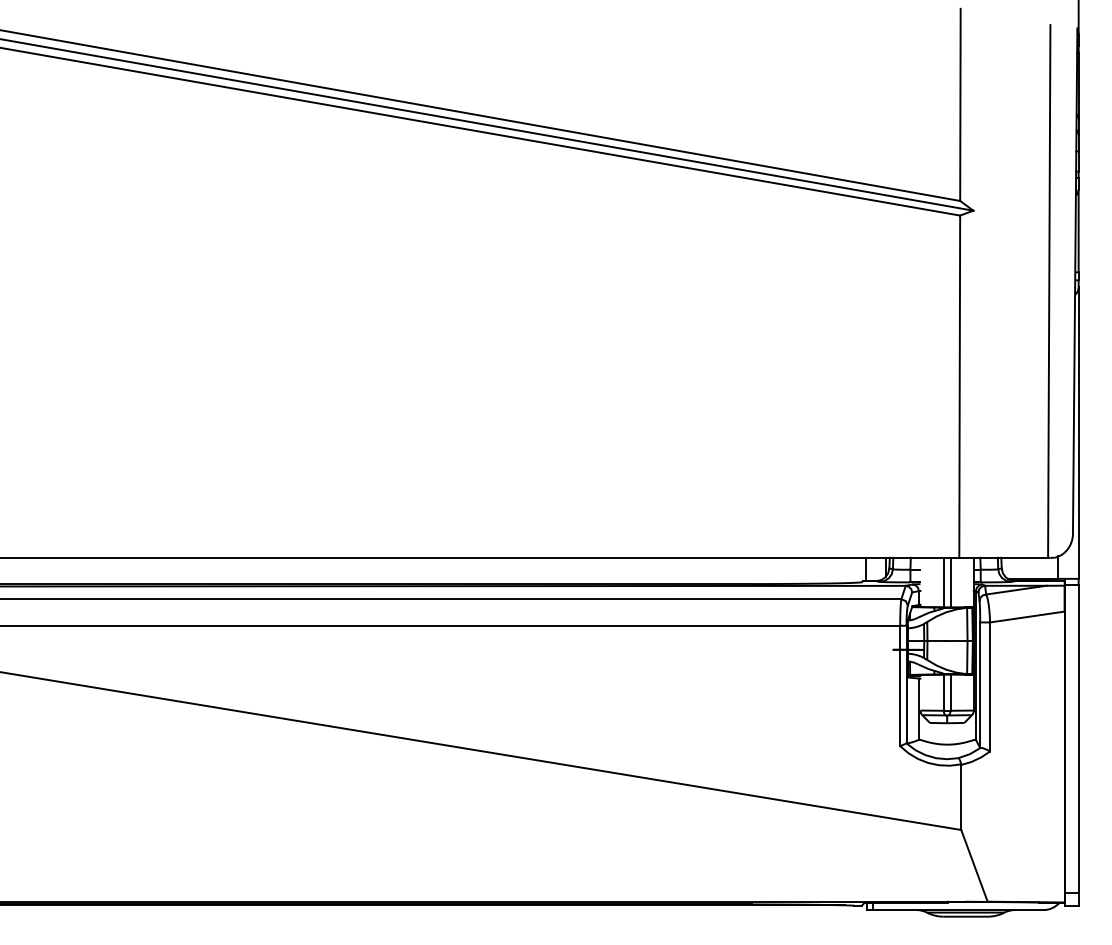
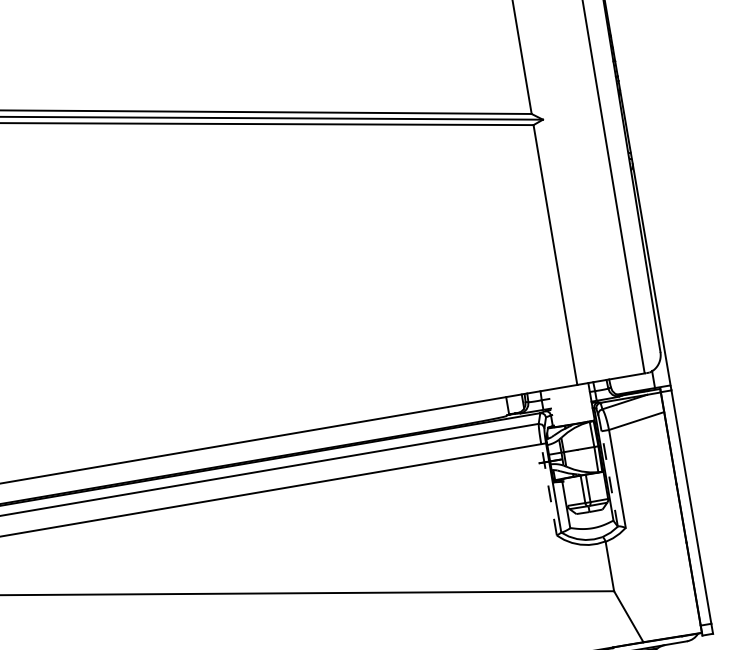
line: (943, 582) -> (568, 405), removed
line: (950, 582) -> (573, 404), removed
line: (900, 685) -> (549, 489), solid -> dashed
line: (980, 685) -> (609, 479), solid -> dashed

